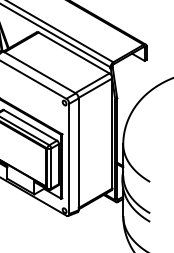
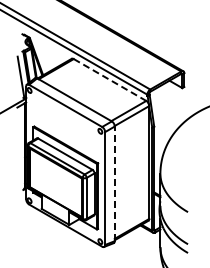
line: (74, 53) -> (110, 80), solid -> dashed
line: (78, 153) -> (114, 183), solid -> dashed

